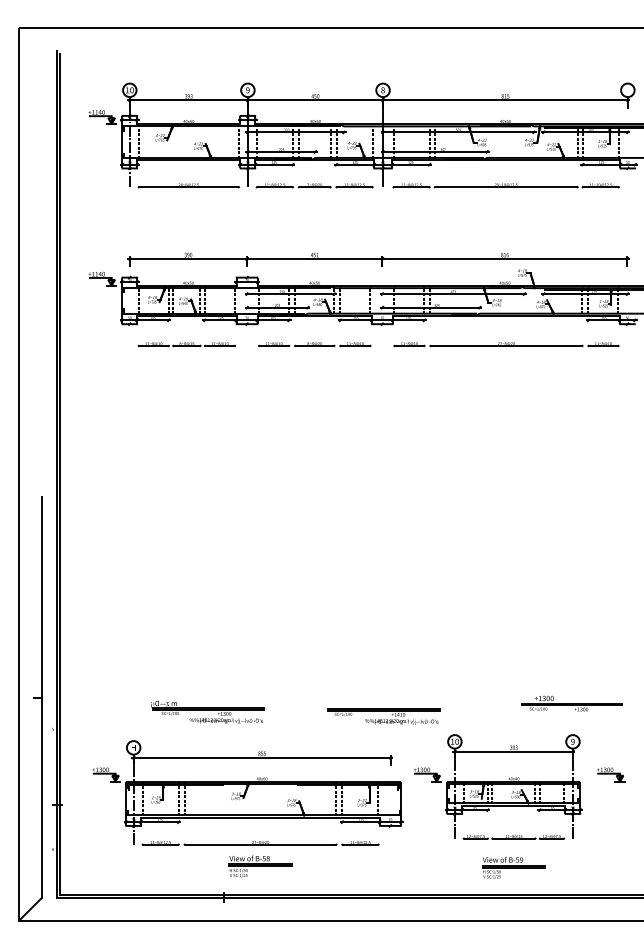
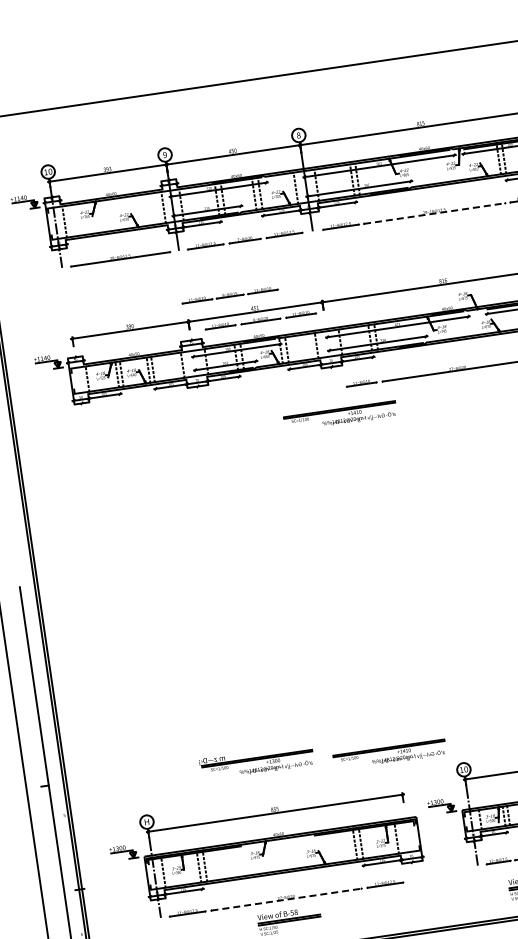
line: (506, 187) -> (434, 213), solid -> dashed
part: (186, 344) -> (229, 295), moved
part: (314, 344) -> (260, 320), moved
part: (383, 374) -> (340, 416), added
part: (207, 712) -> (256, 762), moved
line: (260, 844) -> (286, 899), solid -> dashed

